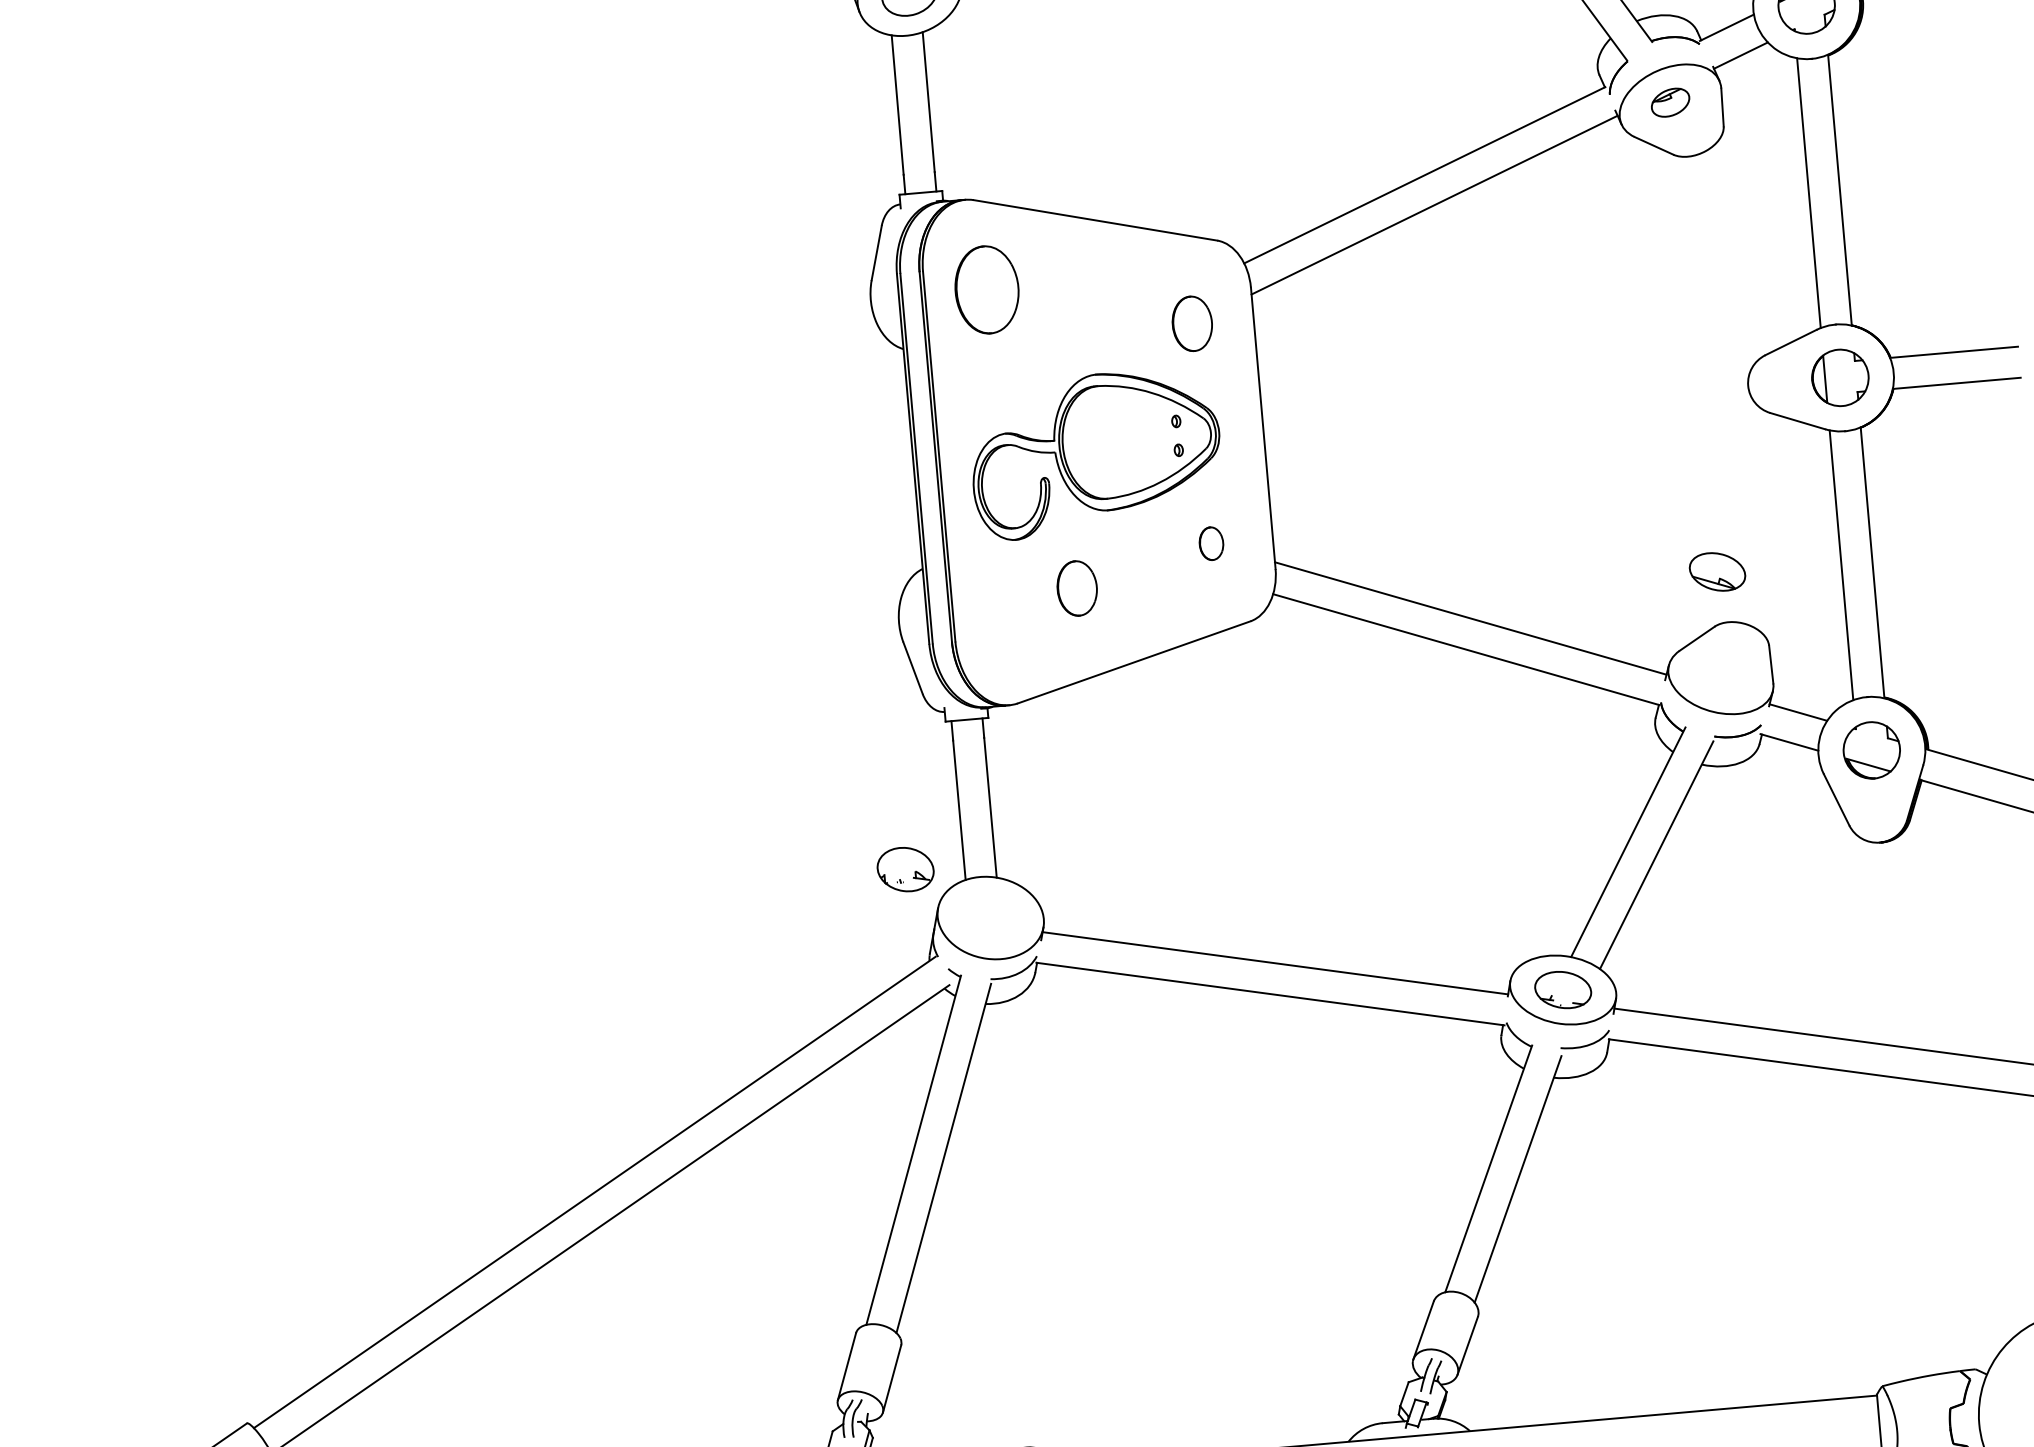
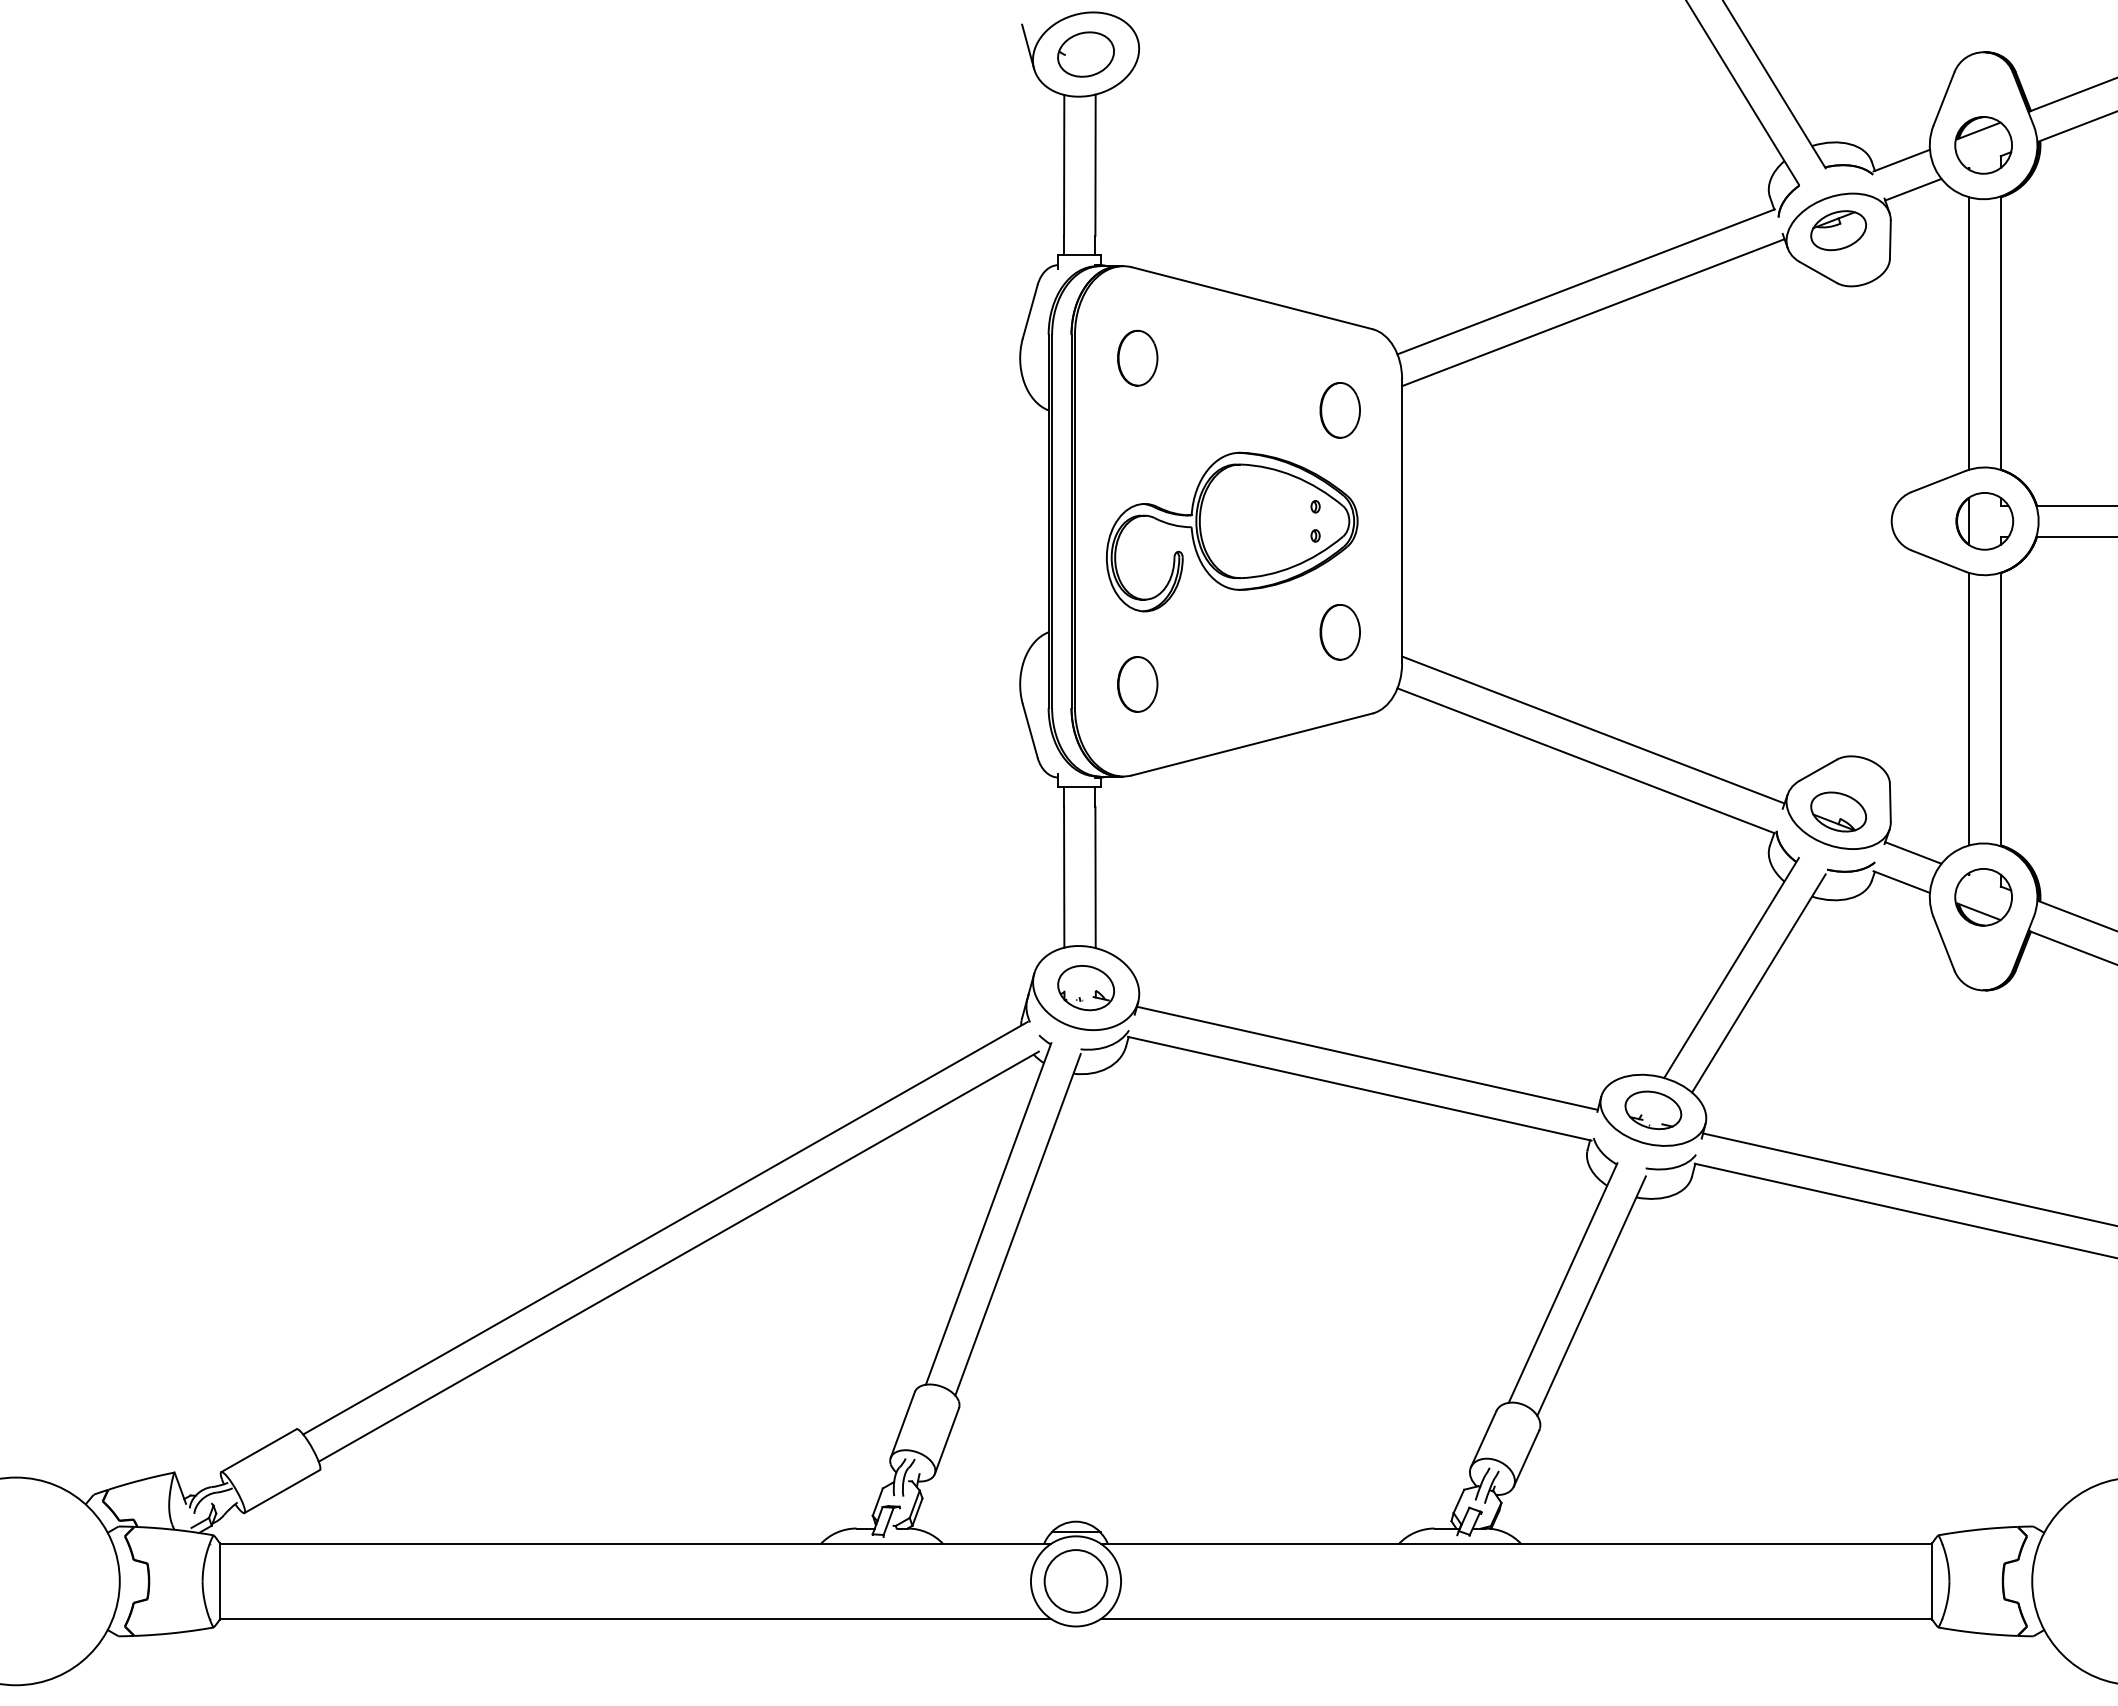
part: (1670, 102) -> (1838, 230), size x1.43
part: (986, 289) -> (1137, 357), size x0.62
part: (1210, 543) -> (1339, 632), size x1.67
part: (1717, 571) -> (1838, 811), moved
part: (1077, 588) -> (1137, 684), moved
part: (906, 870) -> (1086, 988), moved

